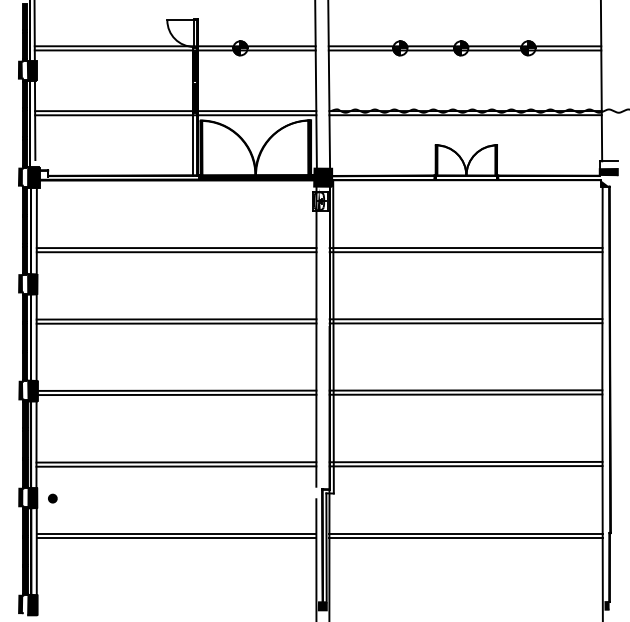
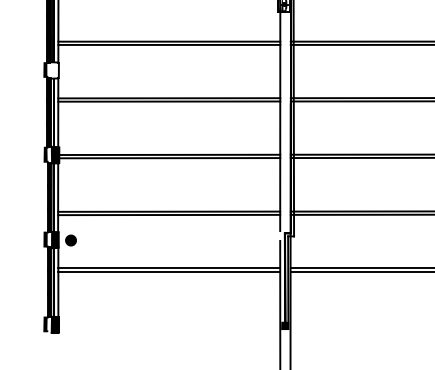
fill: (32, 283) -> (54, 69), removed
part: (52, 498) -> (70, 240), size x1.6

